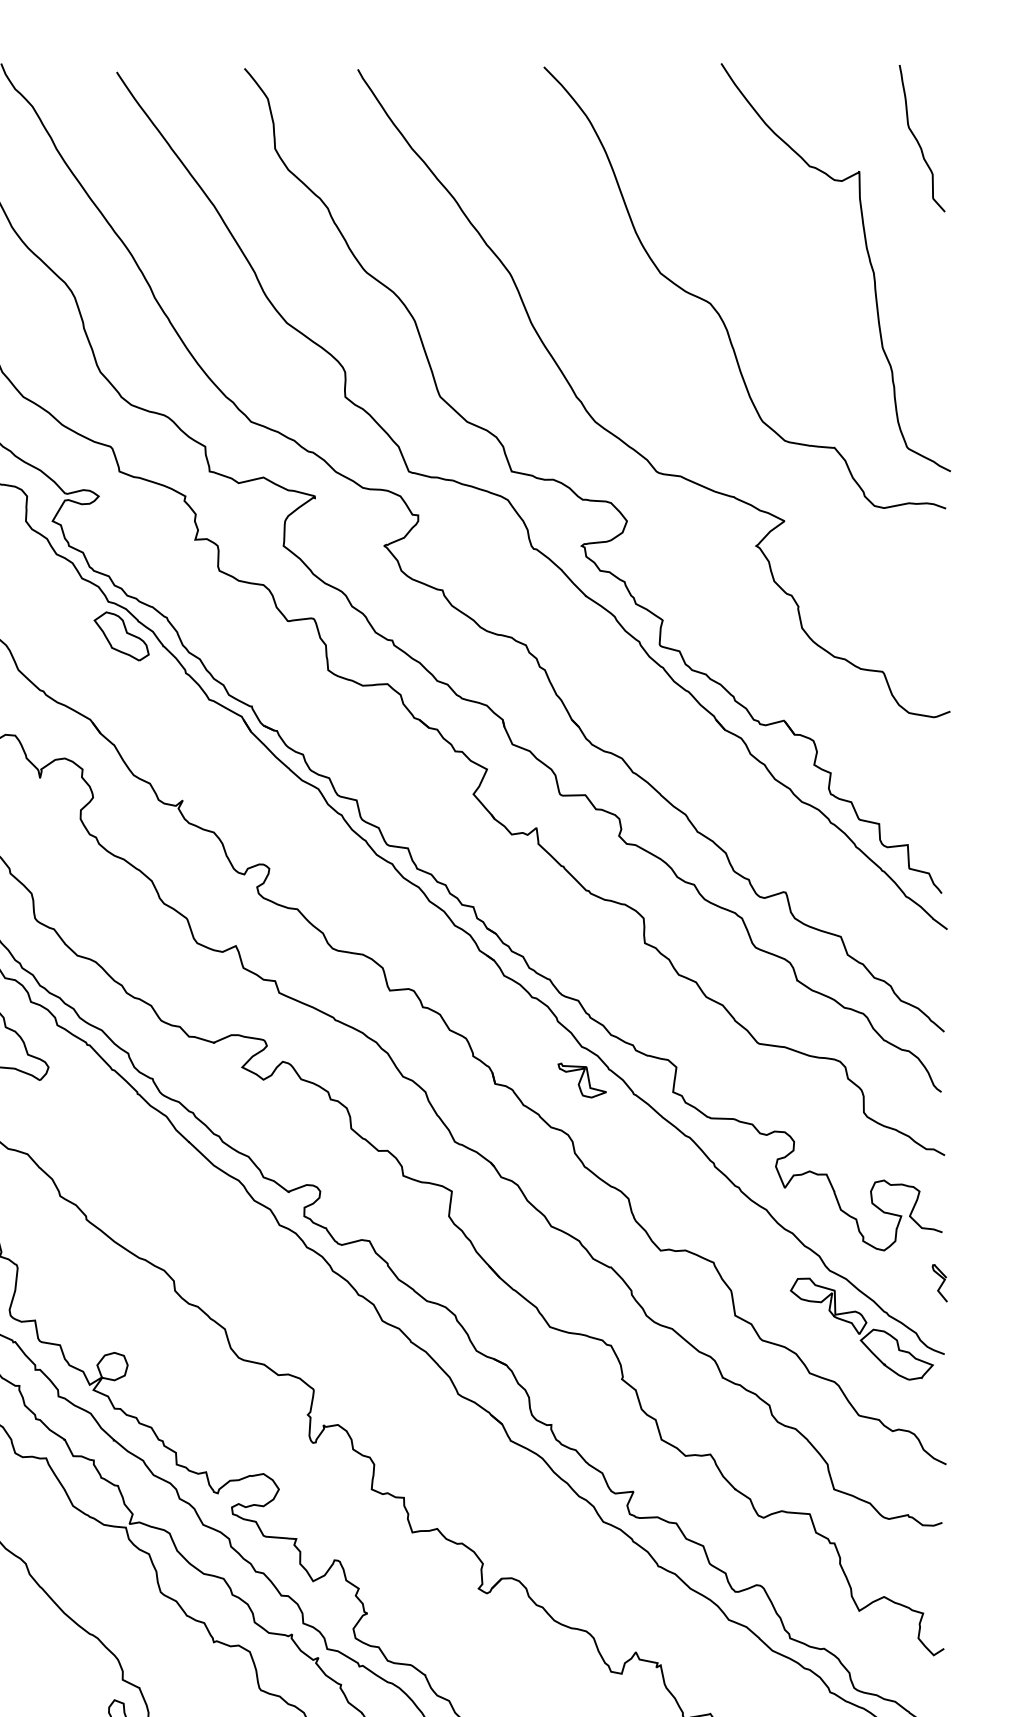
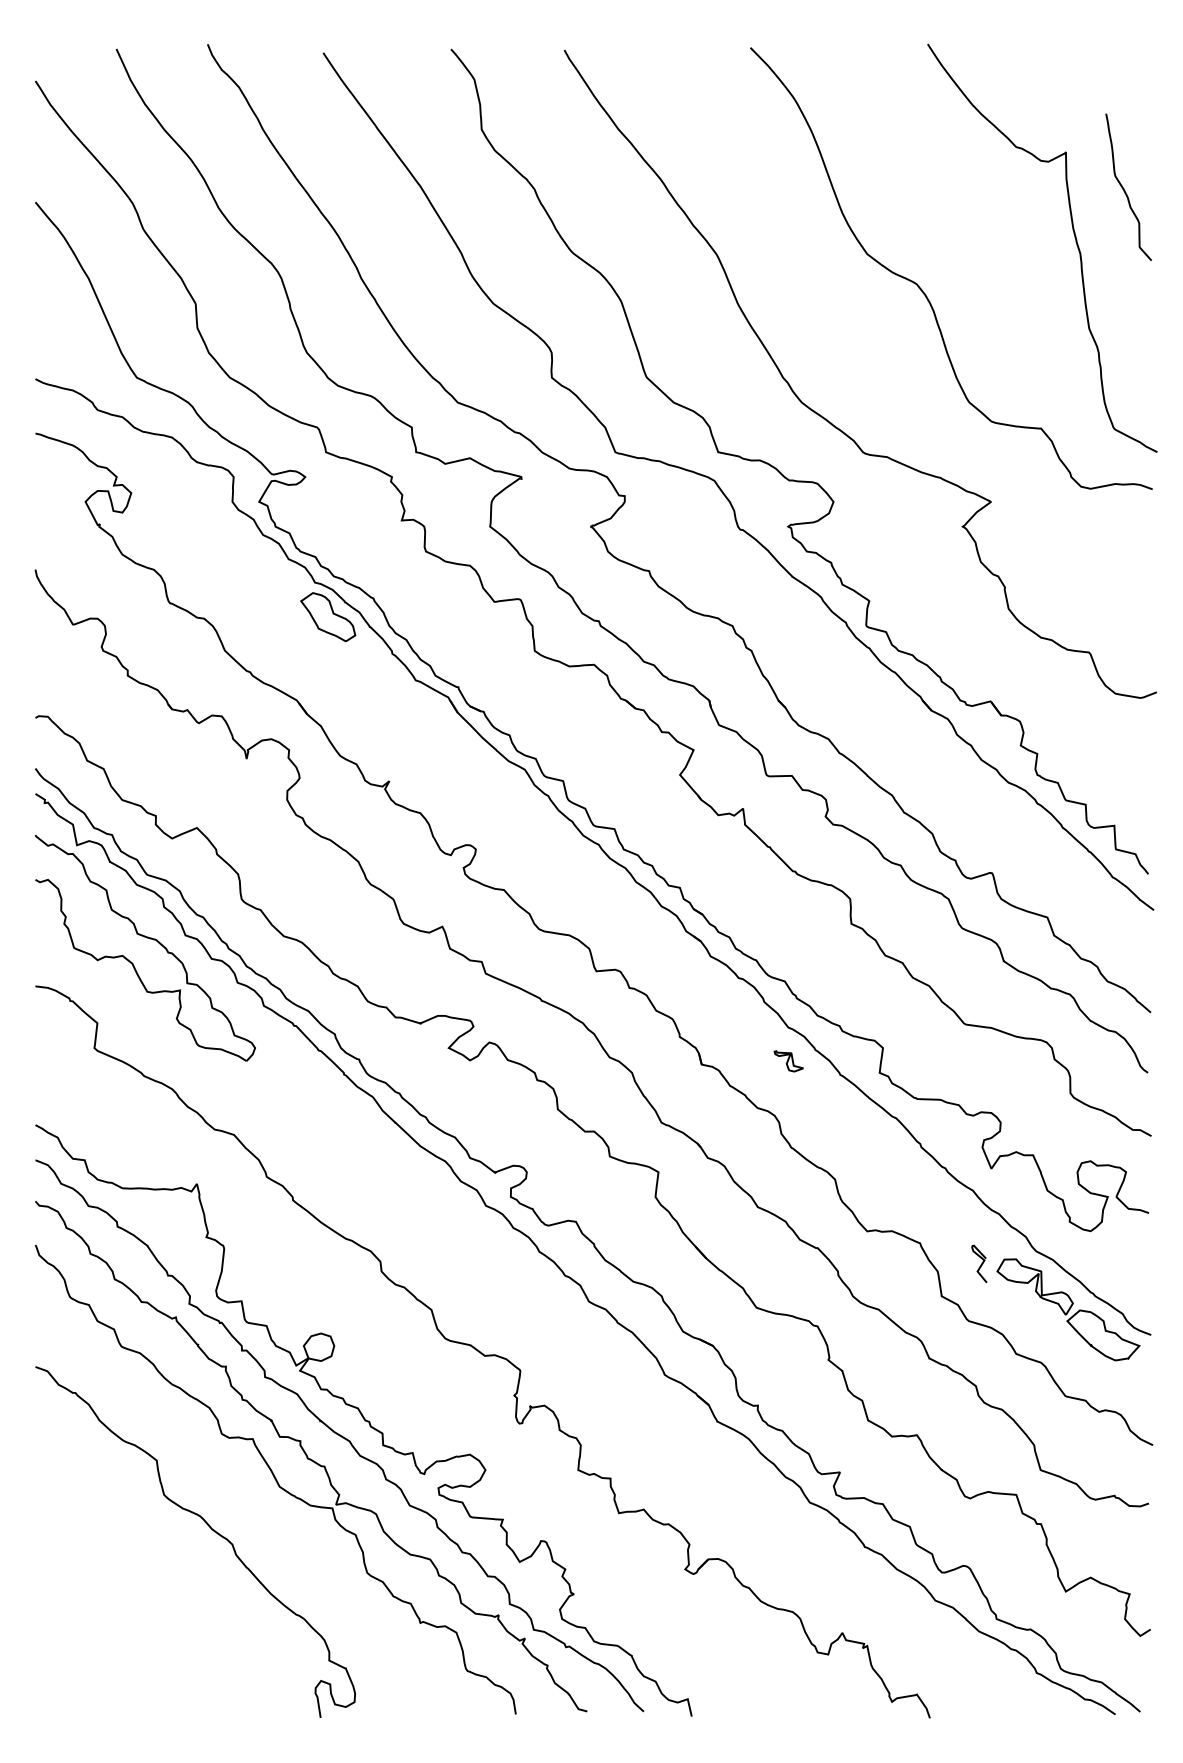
curve: (917, 139) -> (1124, 188), moved
part: (581, 1080) -> (788, 1061), size x0.6
curve: (940, 1283) -> (980, 1264), moved

